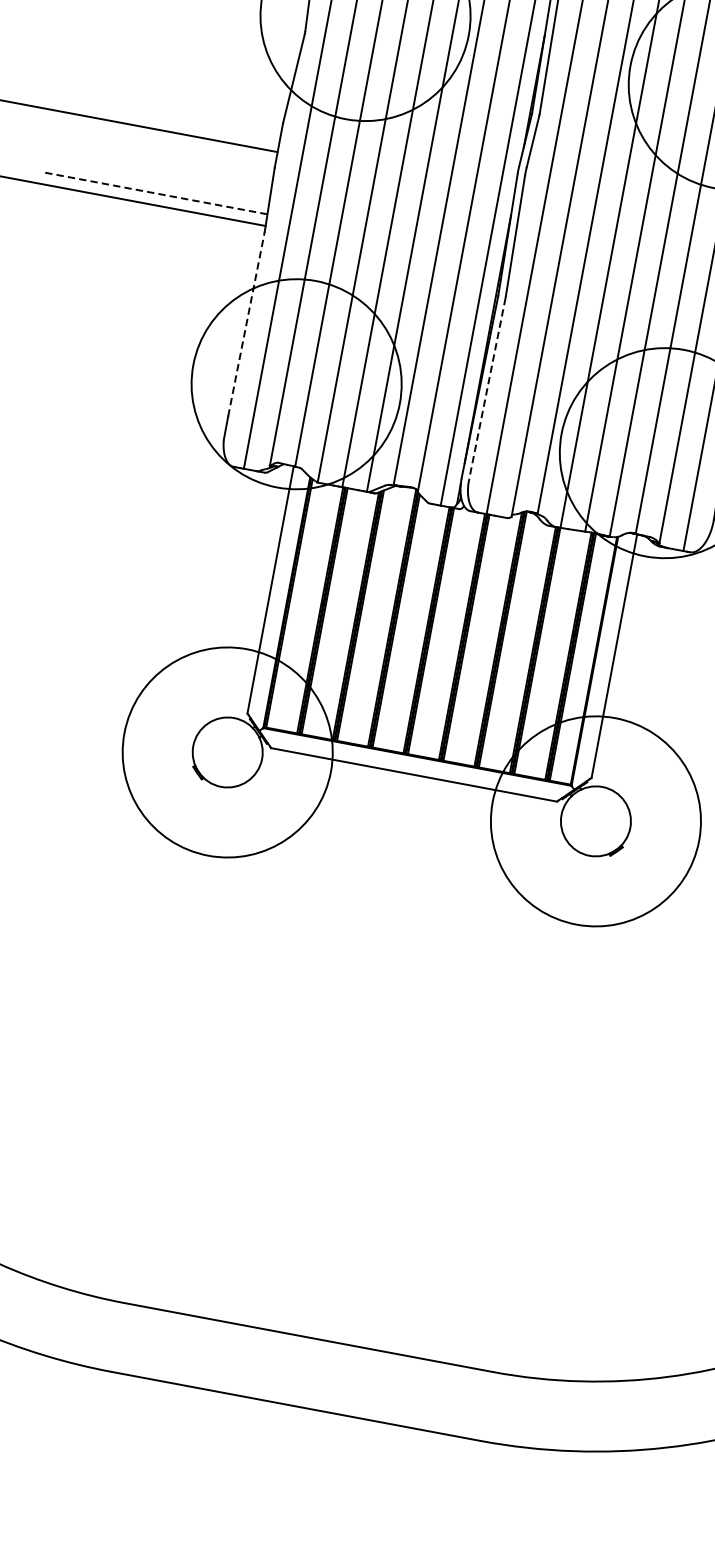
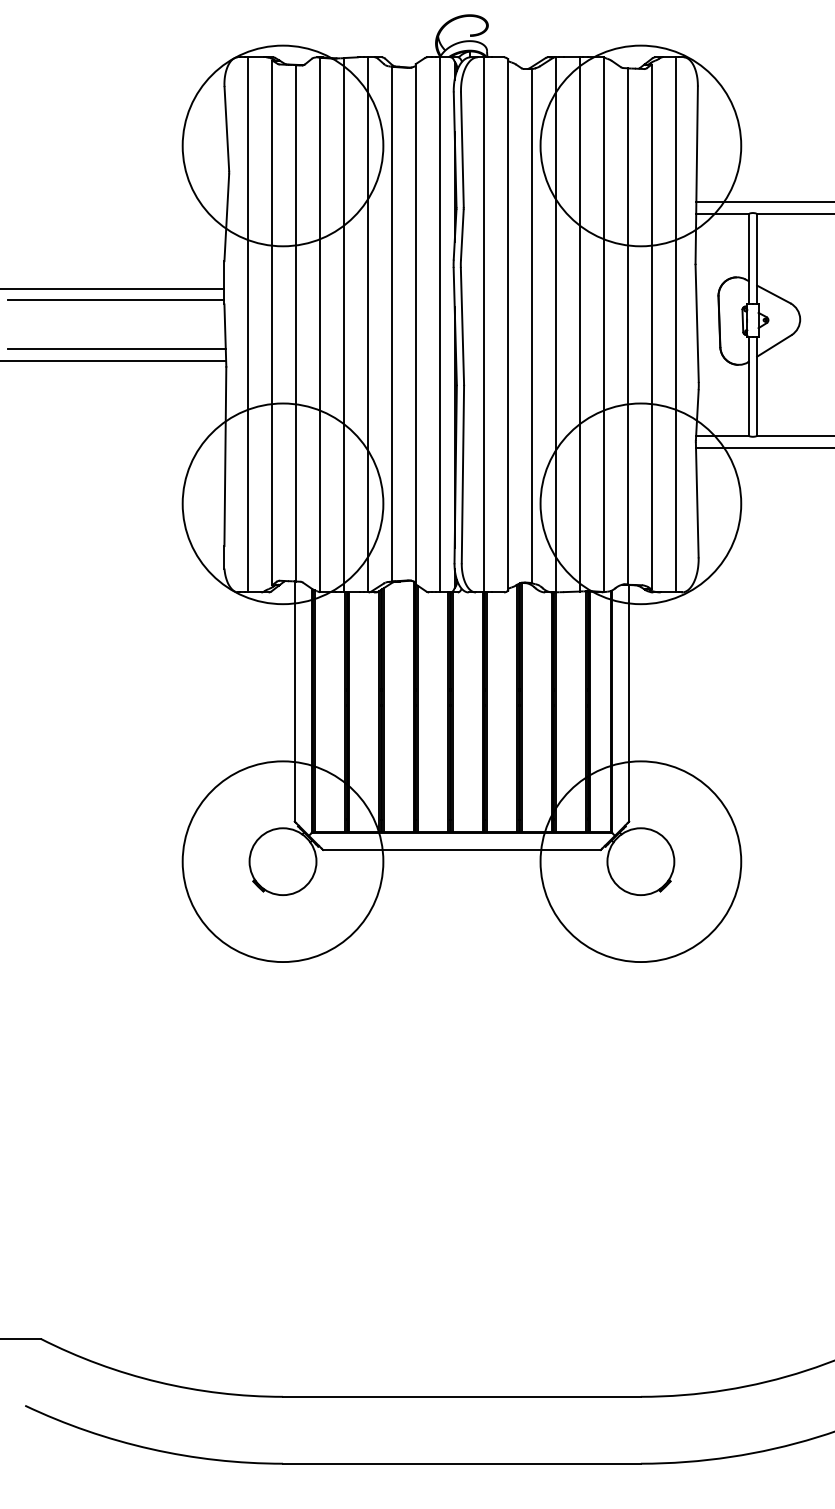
line: (164, 142) -> (116, 300), added
line: (156, 193) -> (117, 349), dashed -> solid
line: (246, 324) -> (225, 456), dashed -> solid
line: (486, 388) -> (462, 474), dashed -> solid

